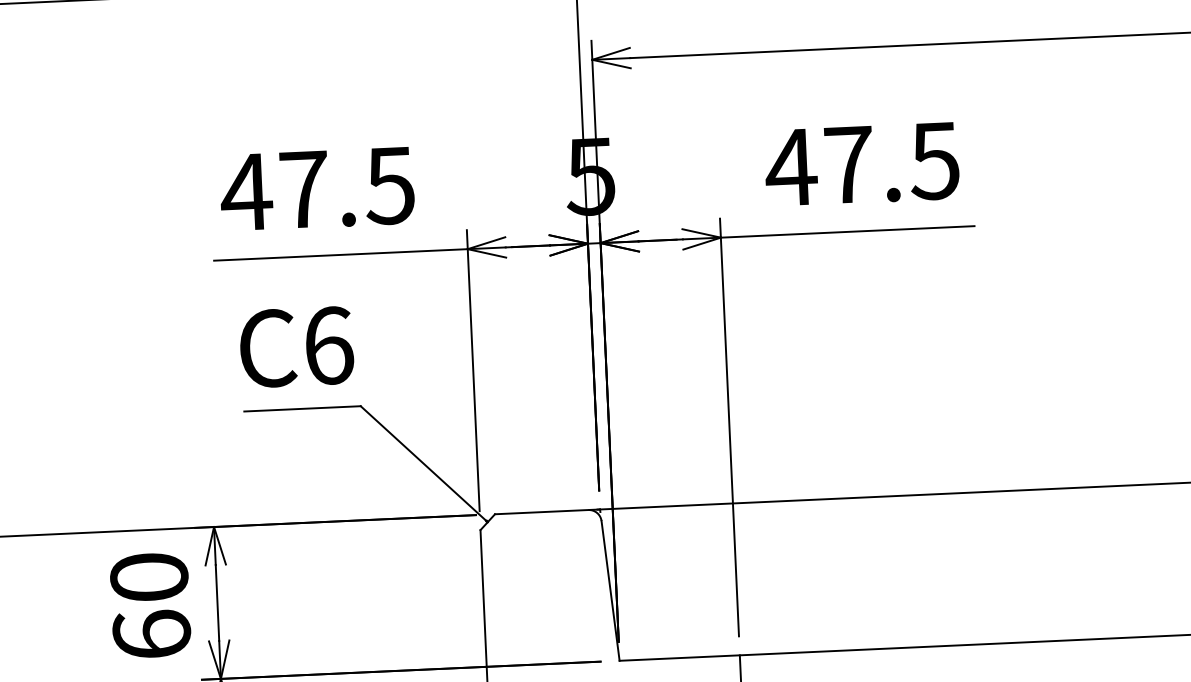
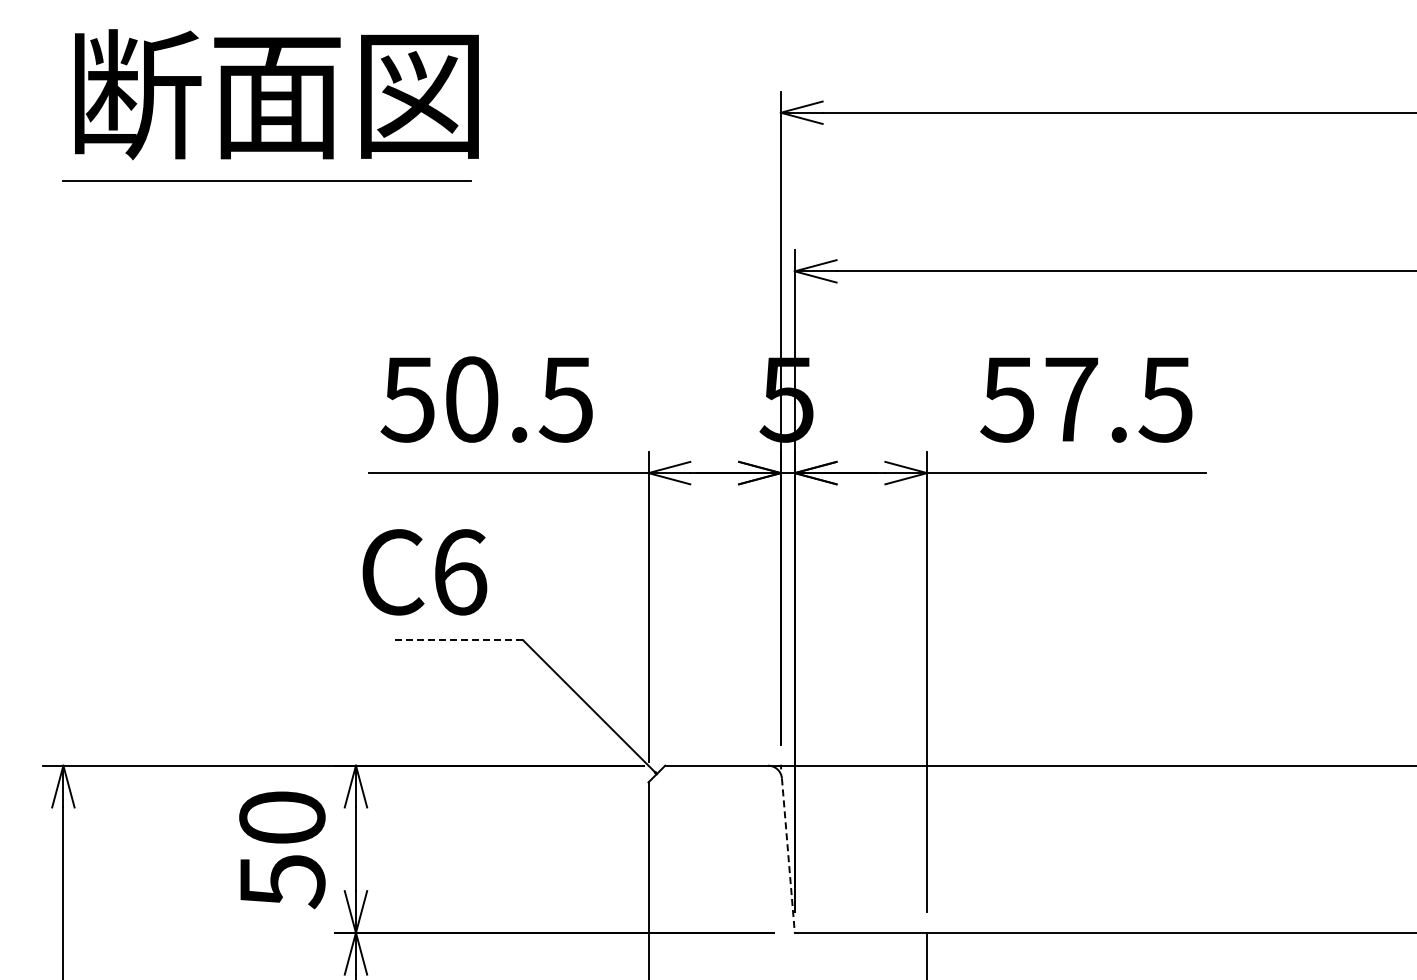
text: (790, 167) -> (1007, 399), 47.5 -> 57.5
text: (273, 190) -> (438, 399), 47.5 -> 50.5
text: (296, 347) -> (424, 572), moved
line: (302, 409) -> (458, 640), solid -> dashed
line: (610, 591) -> (788, 856), solid -> dashed
text: (152, 635) -> (282, 881), 60 -> 50

